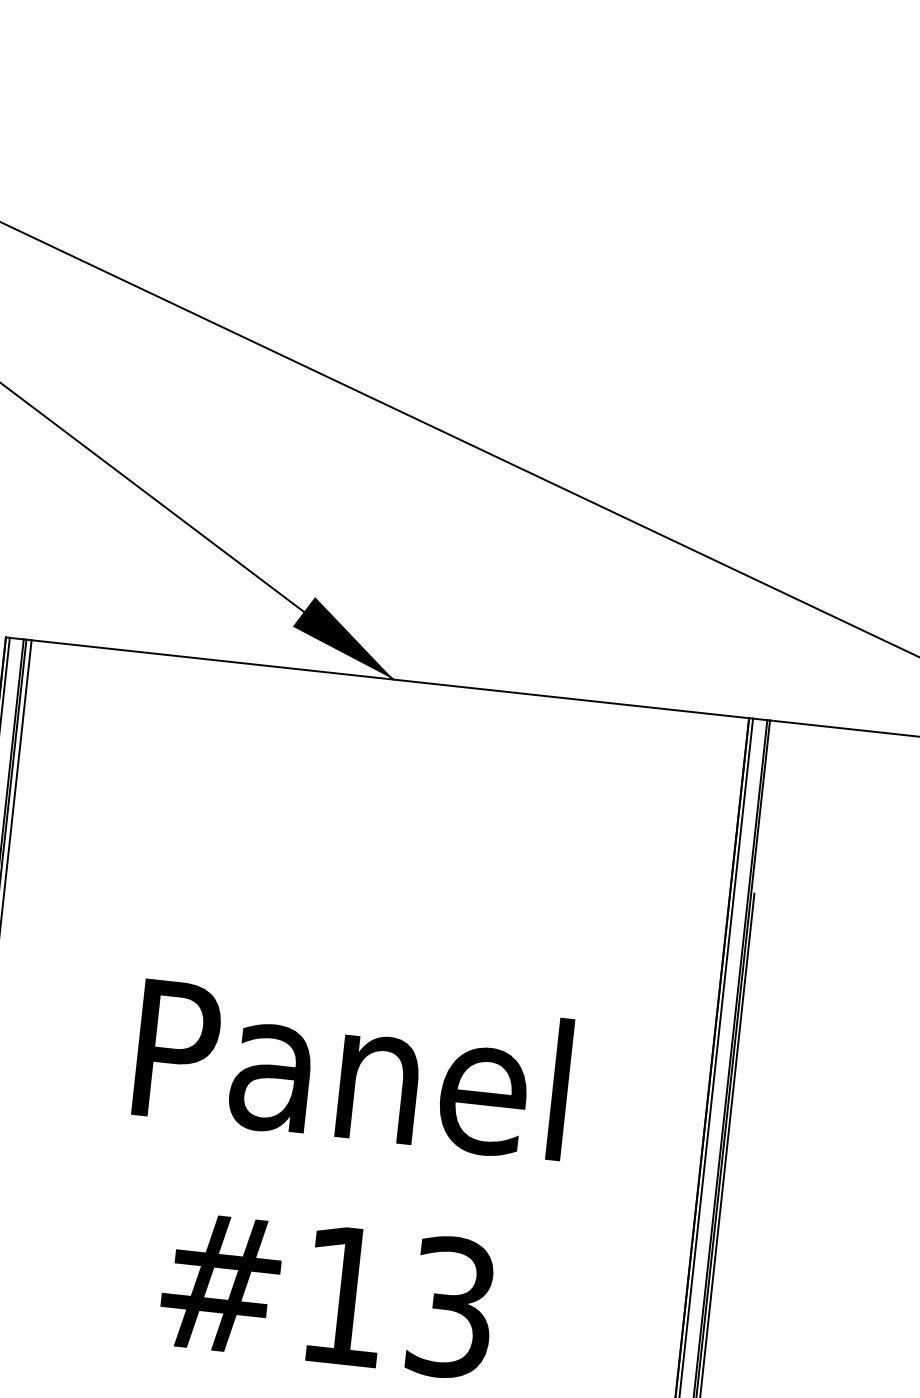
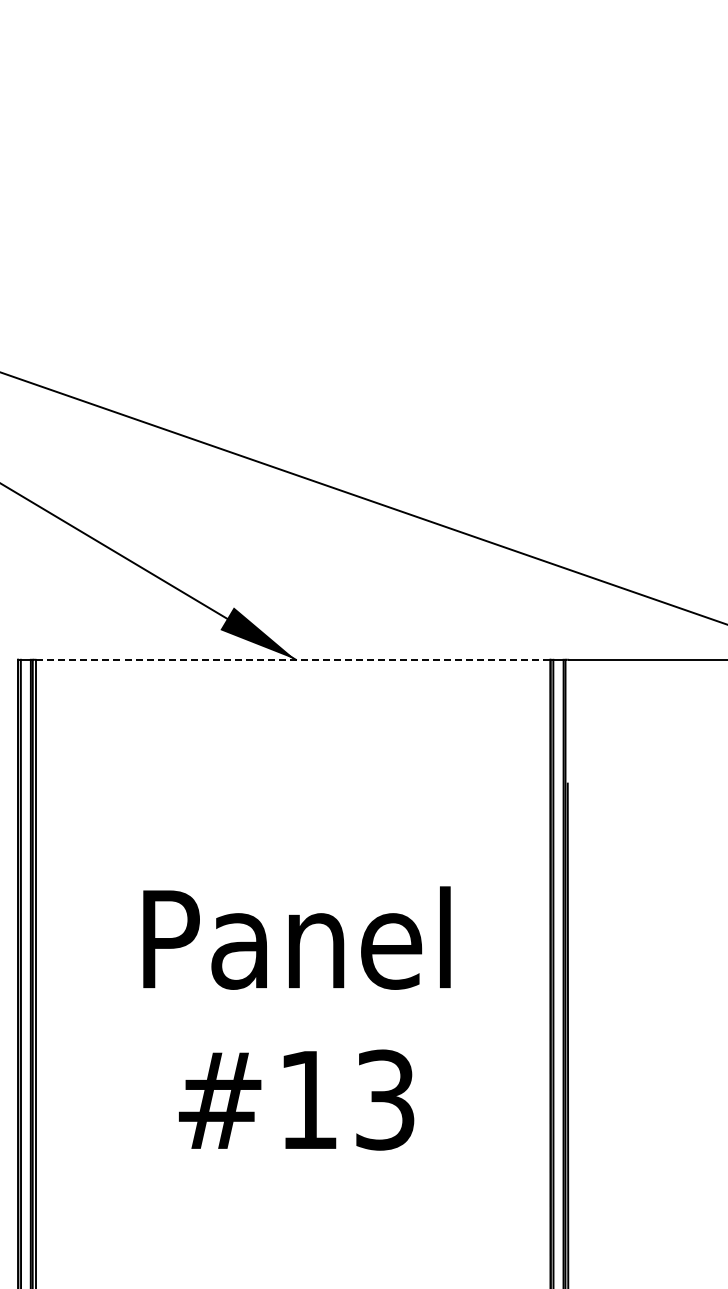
line: (391, 678) -> (294, 659), solid -> dashed

